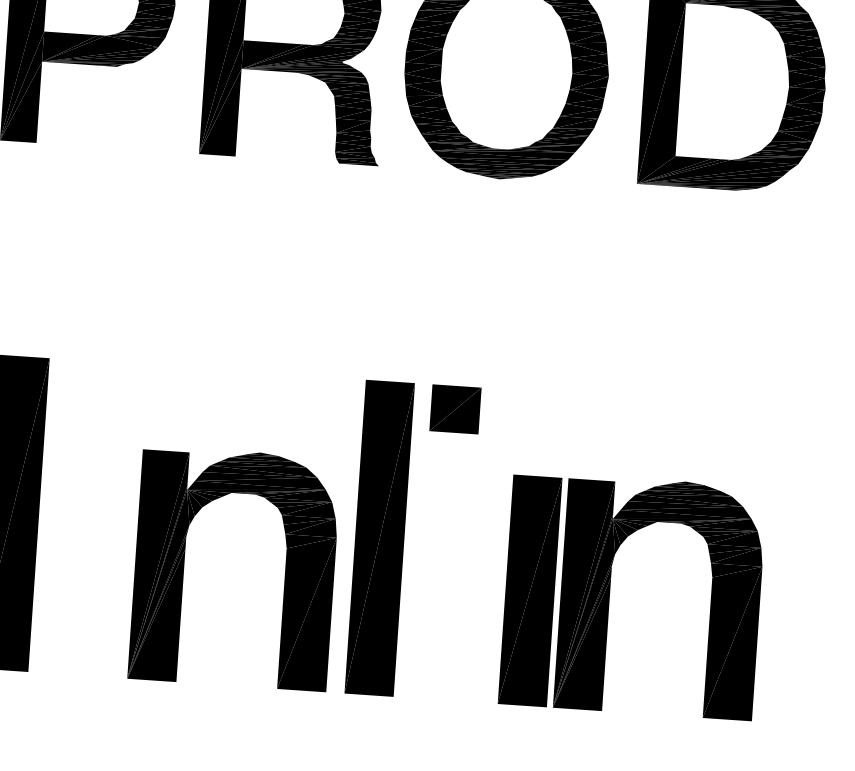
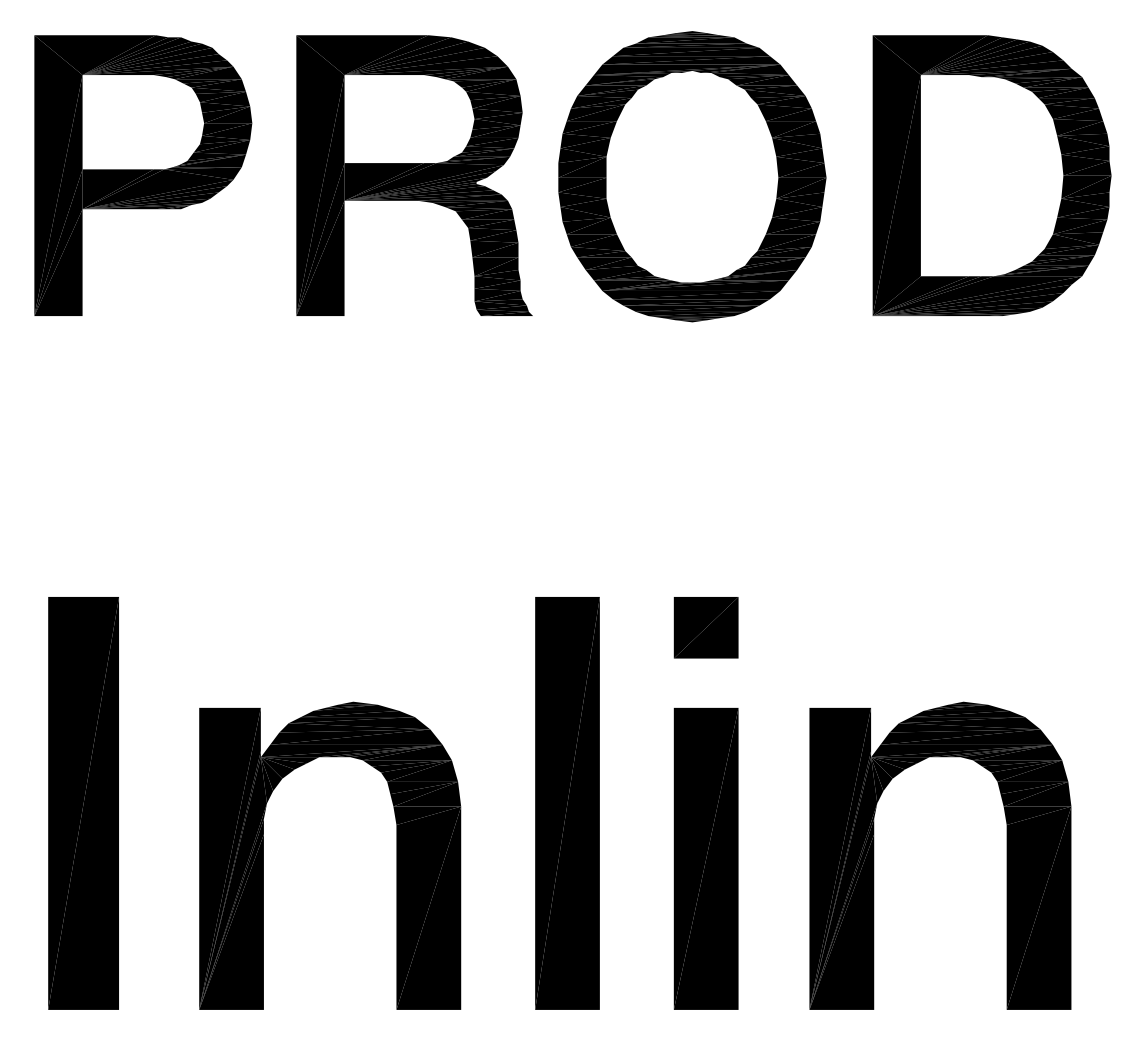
part: (454, 409) -> (705, 627), moved
part: (285, 571) -> (396, 855), moved
part: (529, 590) -> (705, 858), moved

